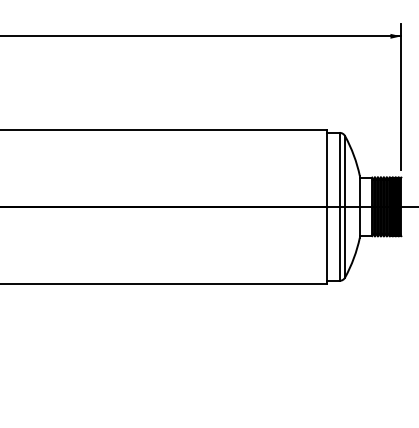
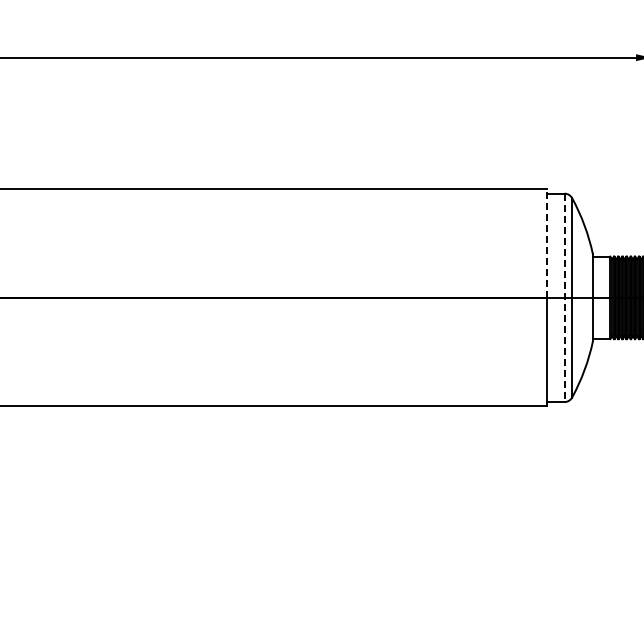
line: (327, 168) -> (547, 243), solid -> dashed
line: (339, 207) -> (564, 298), solid -> dashed

